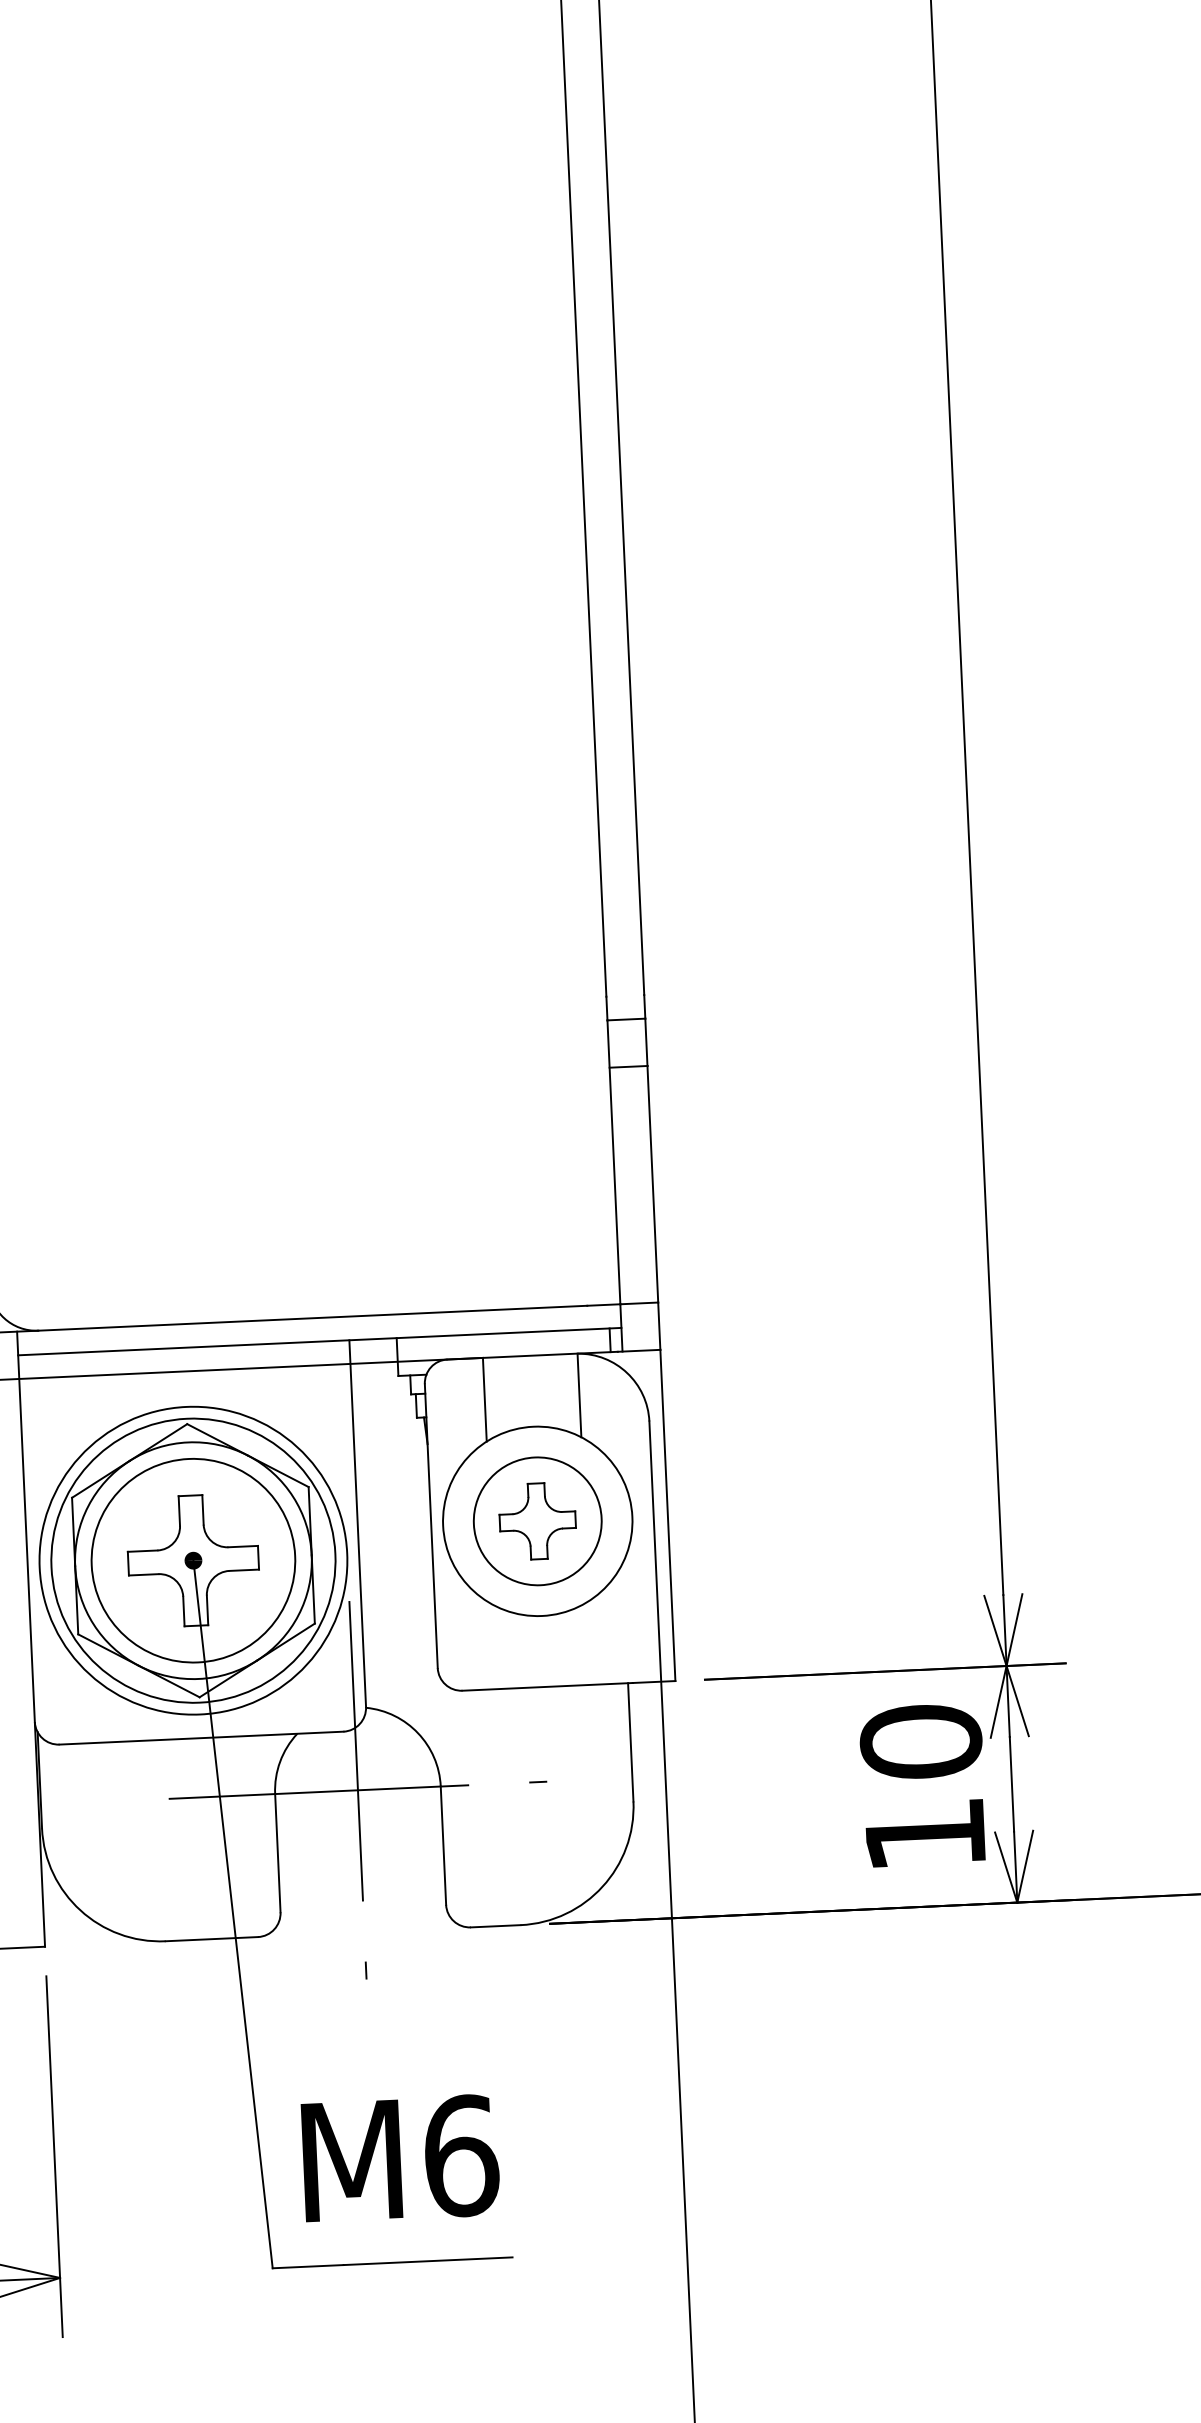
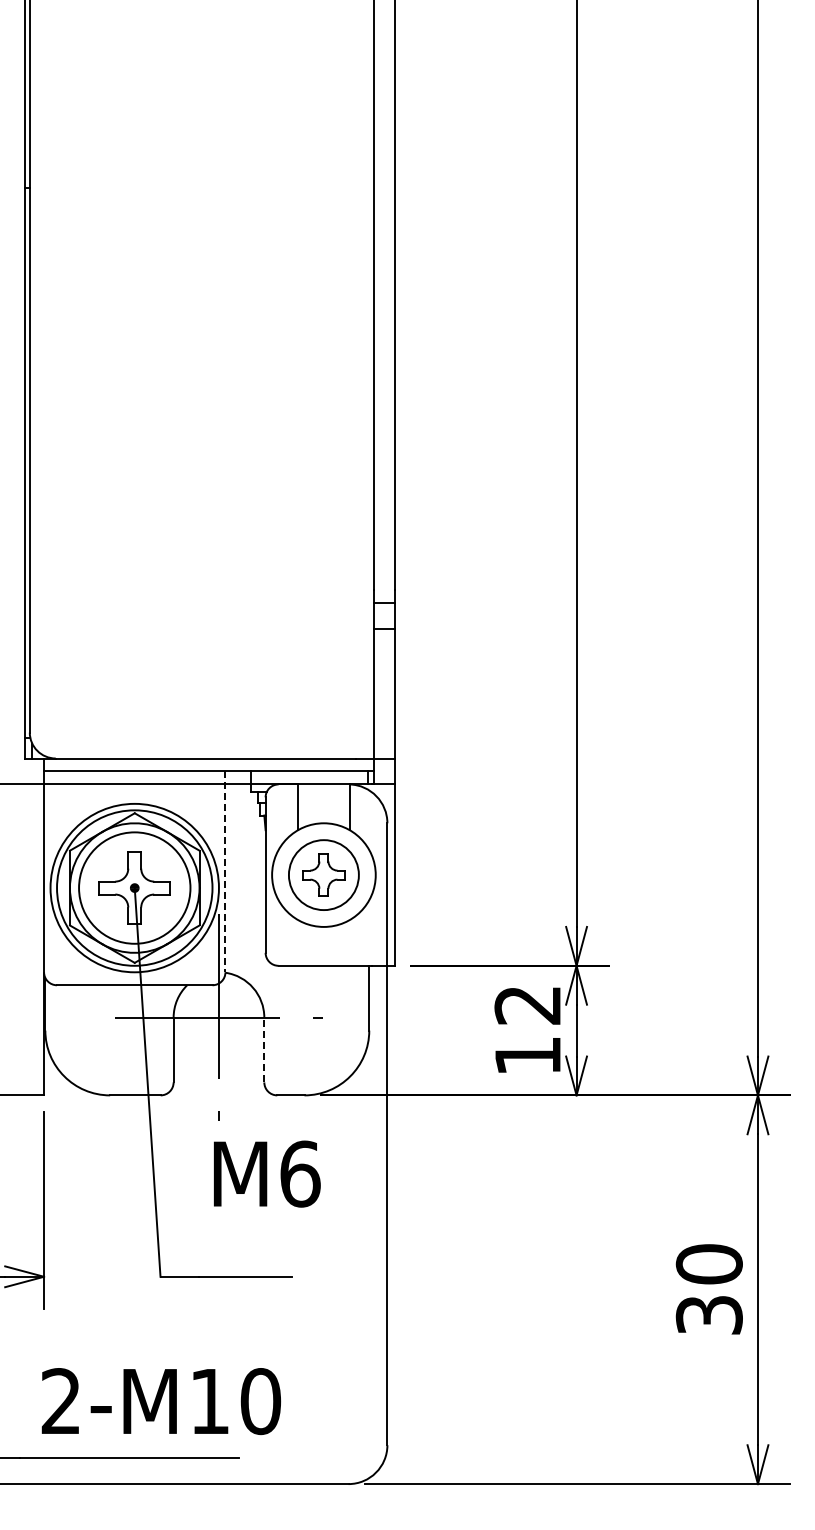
line: (357, 1524) -> (225, 872), solid -> dashed
text: (920, 1742) -> (527, 1005), 10 -> 12
line: (443, 1844) -> (264, 1049), solid -> dashed
text: (401, 2157) -> (267, 1173), moved

